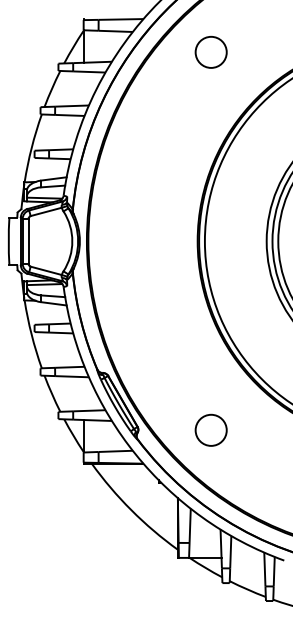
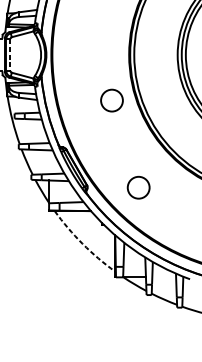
line: (28, 241) -> (10, 55), solid -> dashed
circle: (172, 305) -> (111, 100), added
arc: (131, 510) -> (82, 244), solid -> dashed

